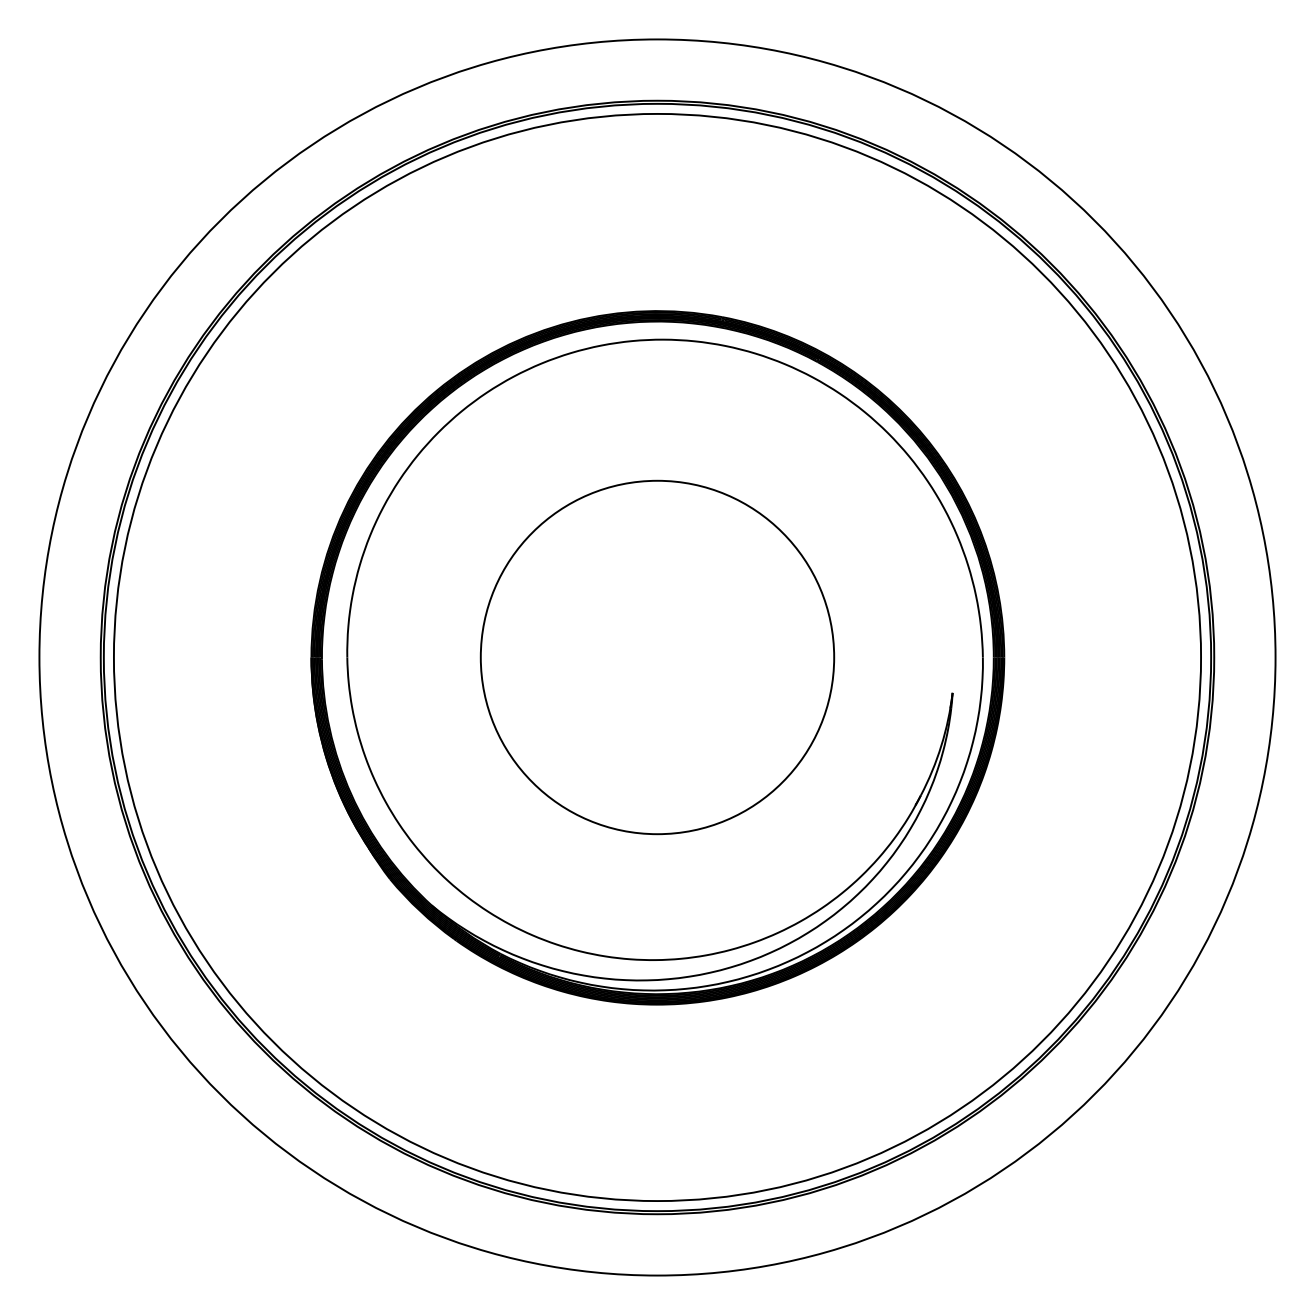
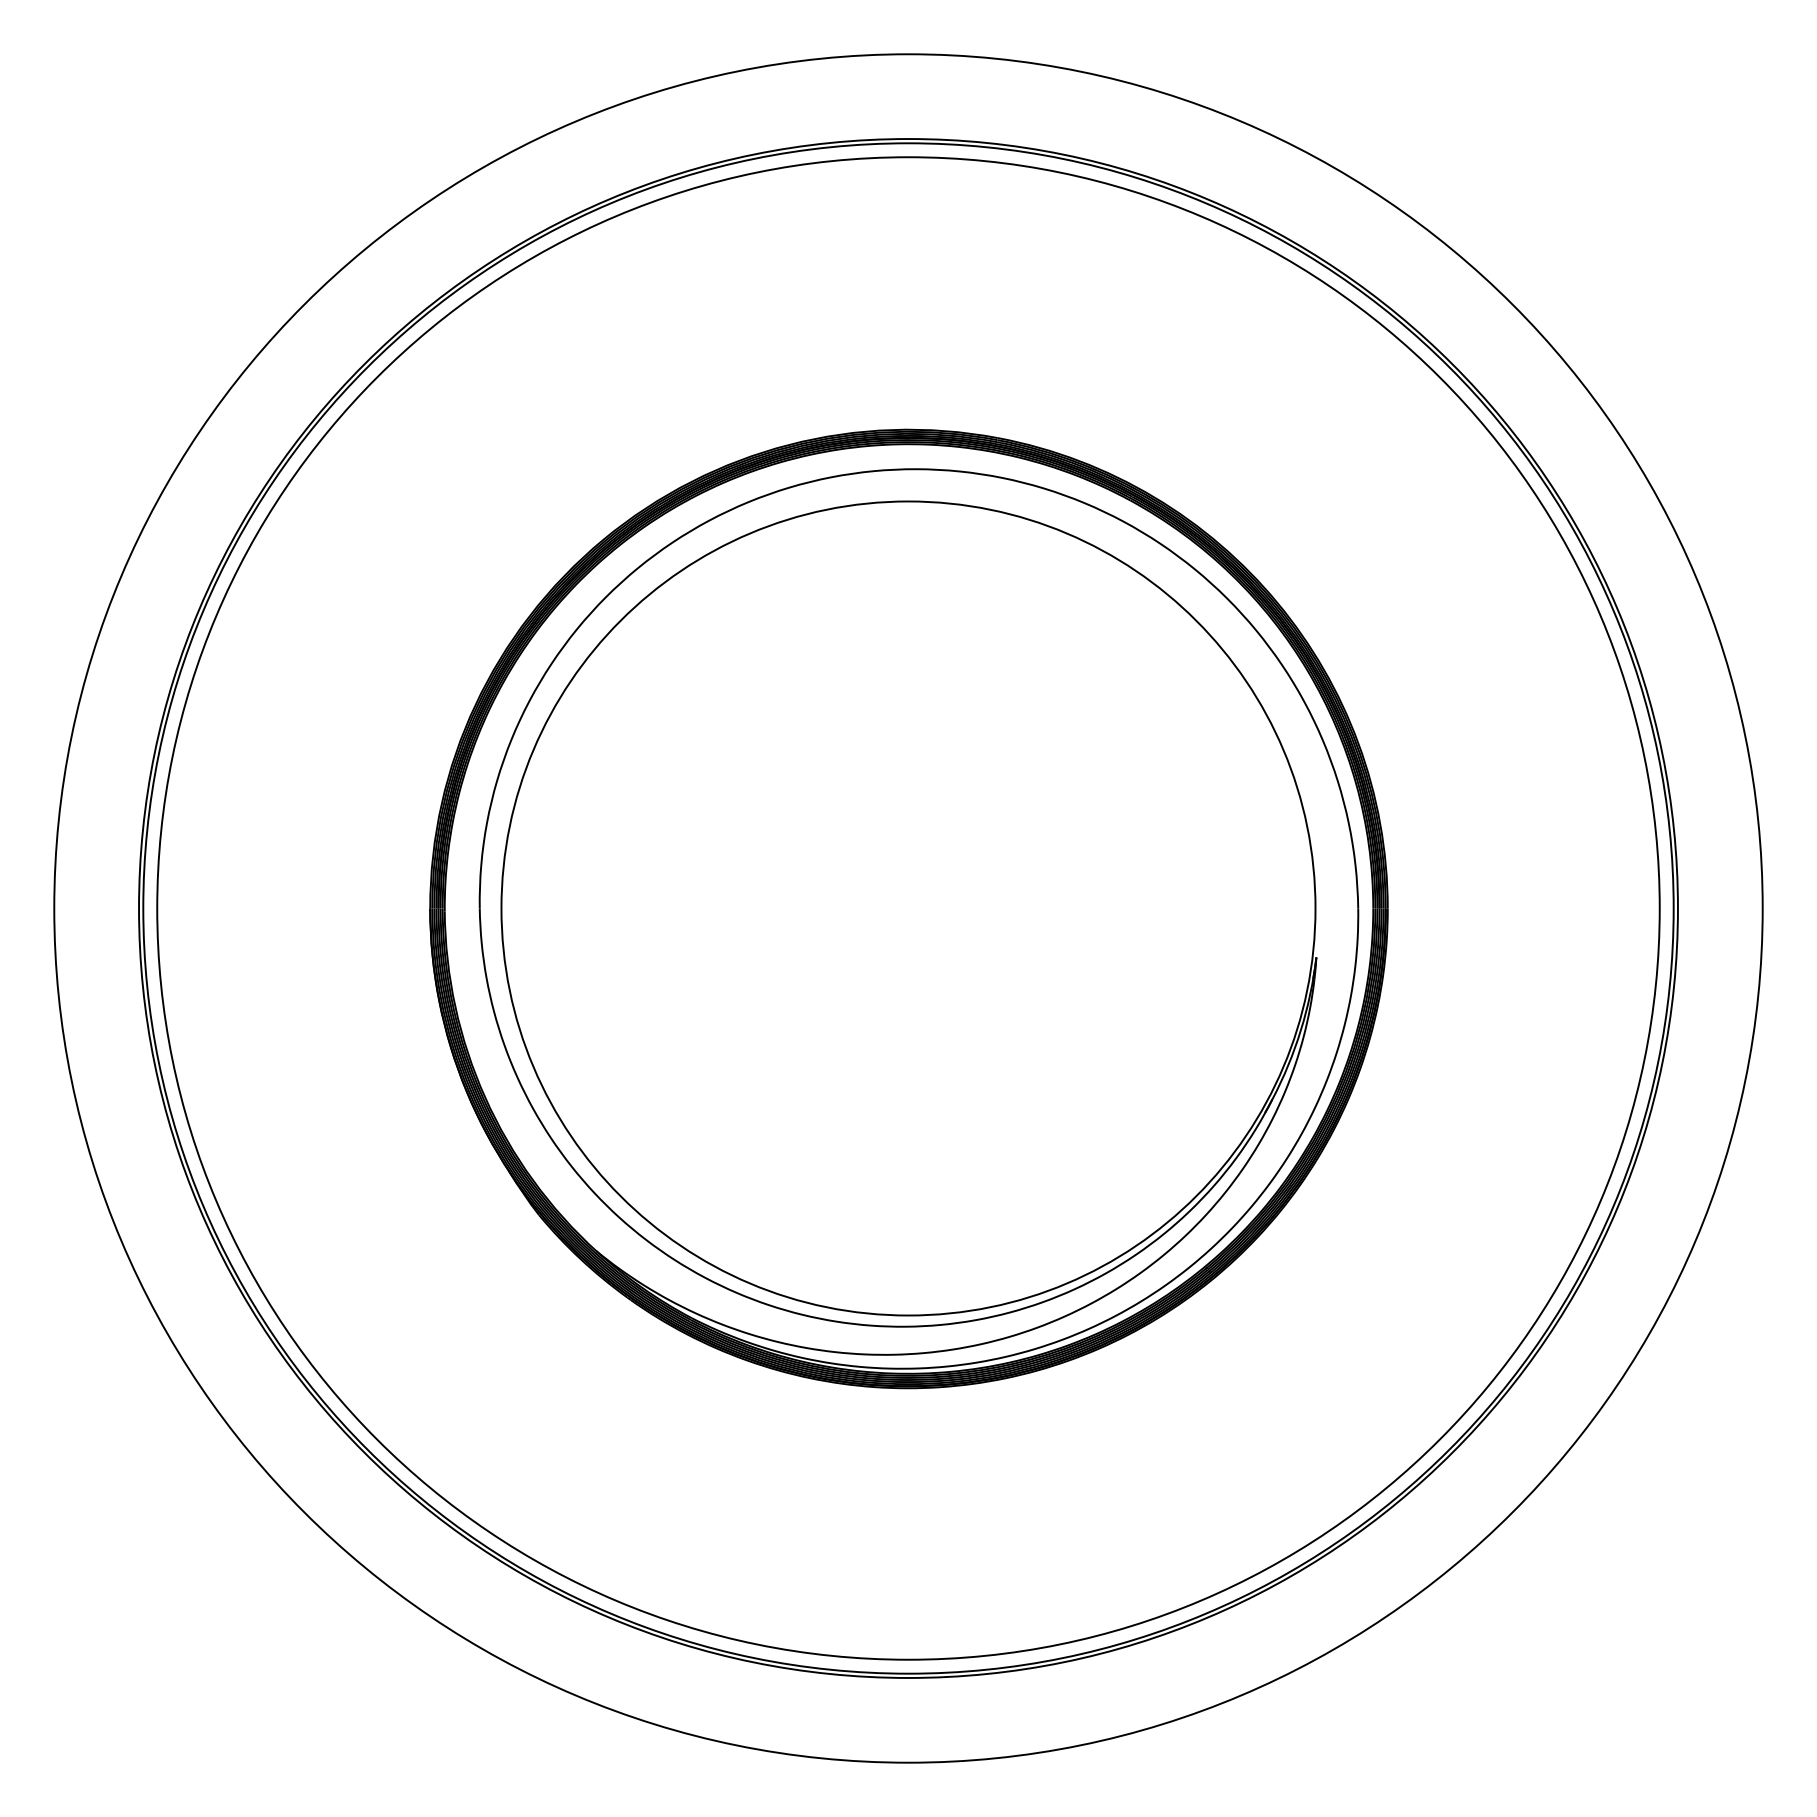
circle: (657, 657) -> (908, 908), size x1.67

